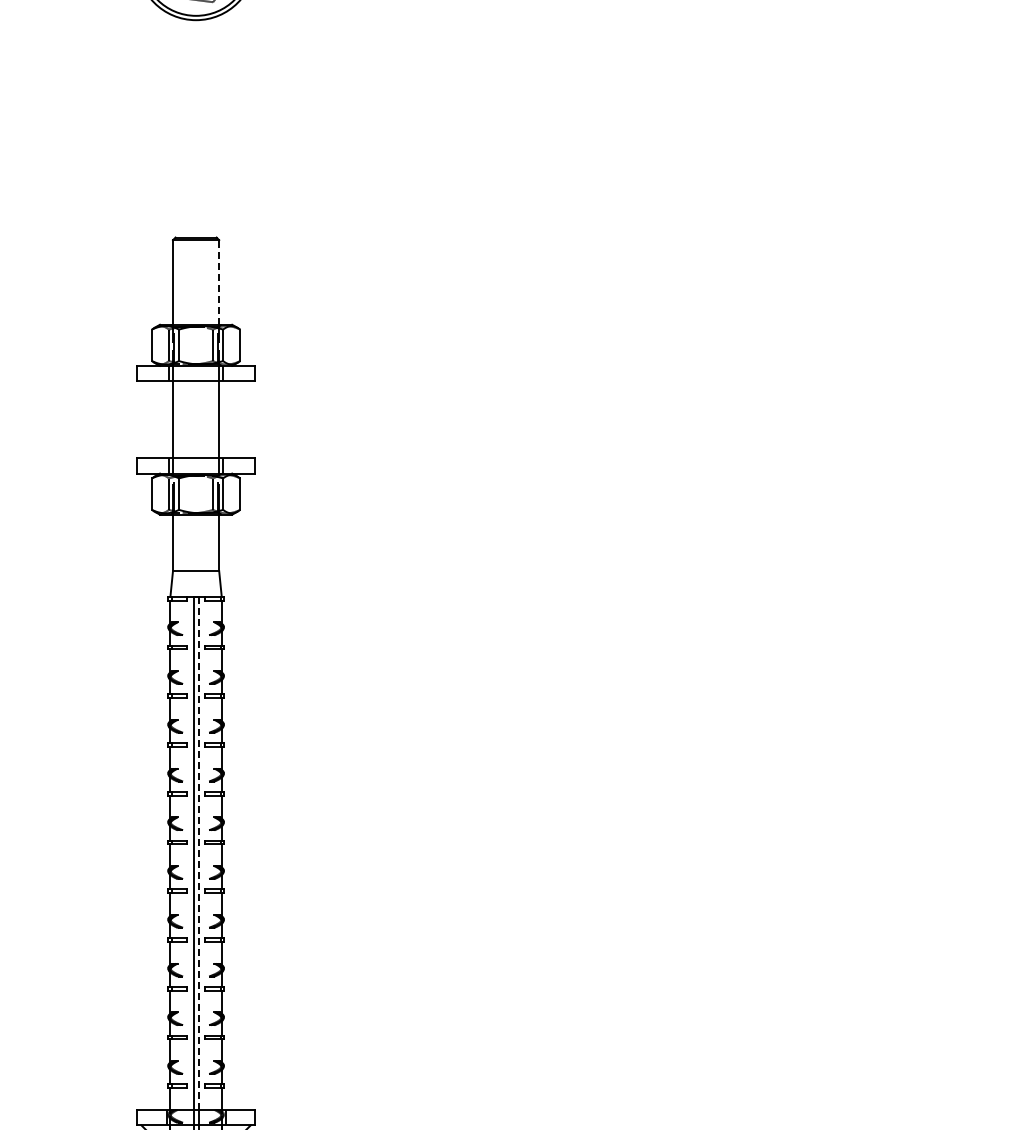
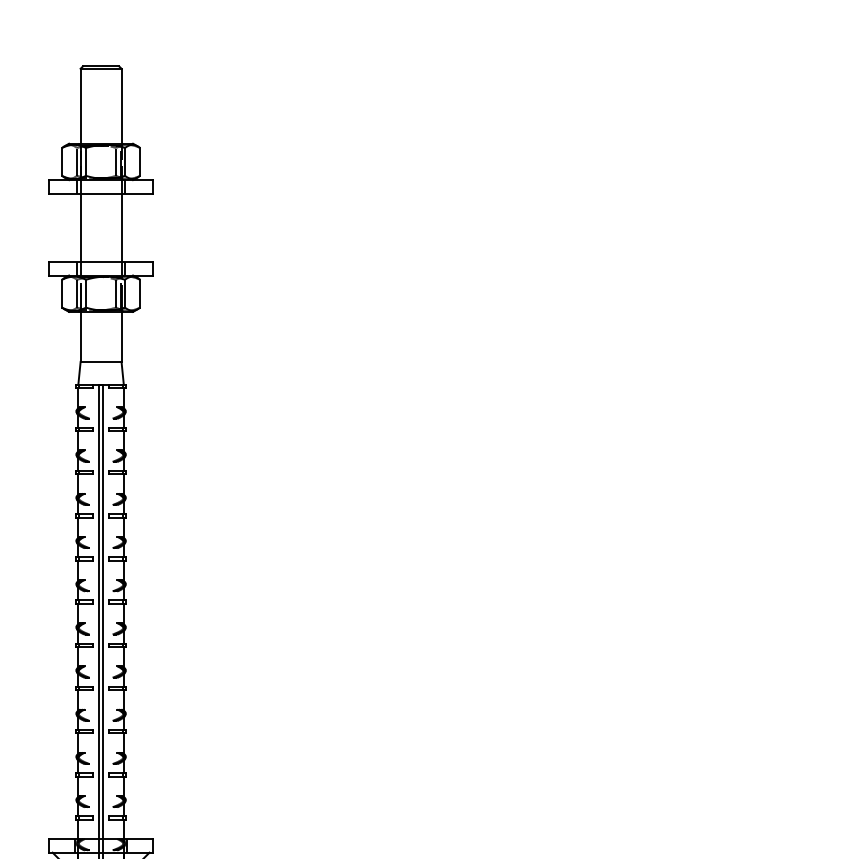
line: (219, 281) -> (121, 105), dashed -> solid
line: (198, 853) -> (103, 611), dashed -> solid

